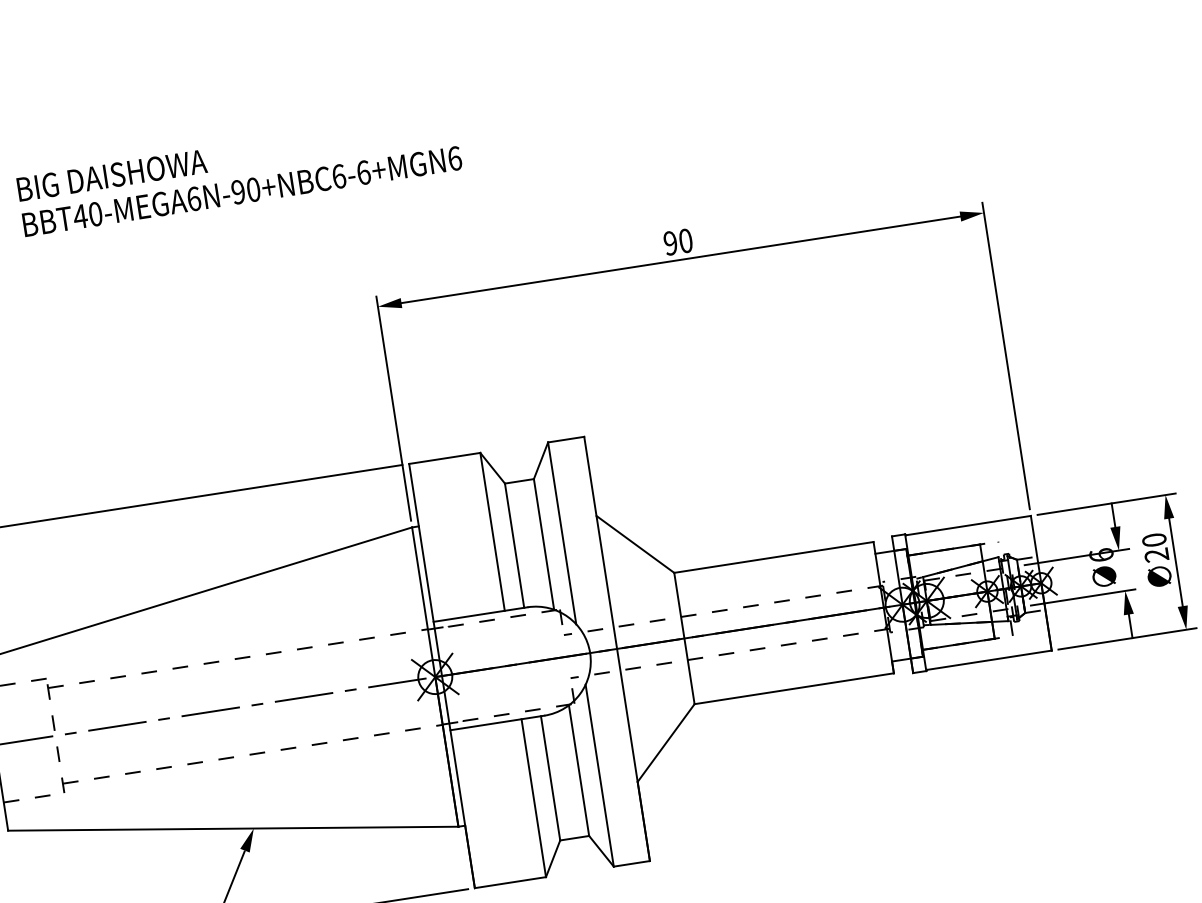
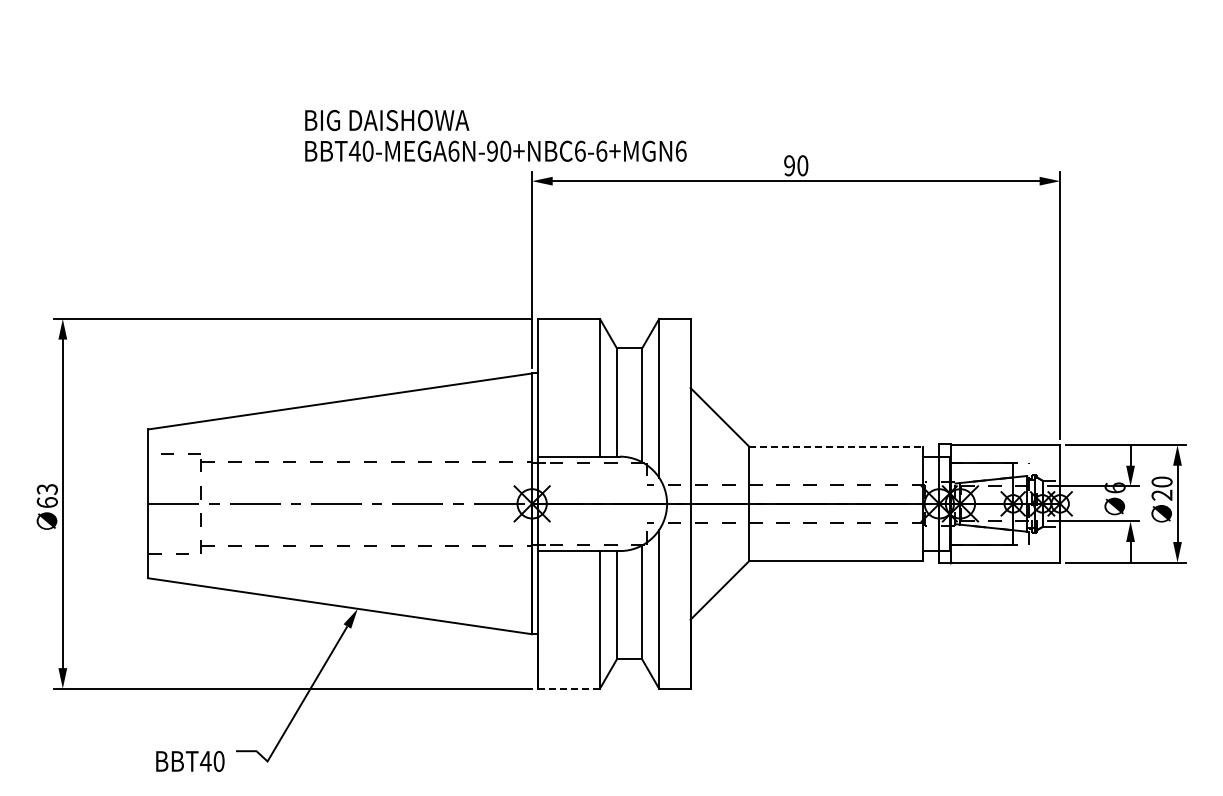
text: (239, 173) -> (495, 135), moved
line: (774, 557) -> (836, 446), solid -> dashed
line: (510, 882) -> (569, 688), solid -> dashed

